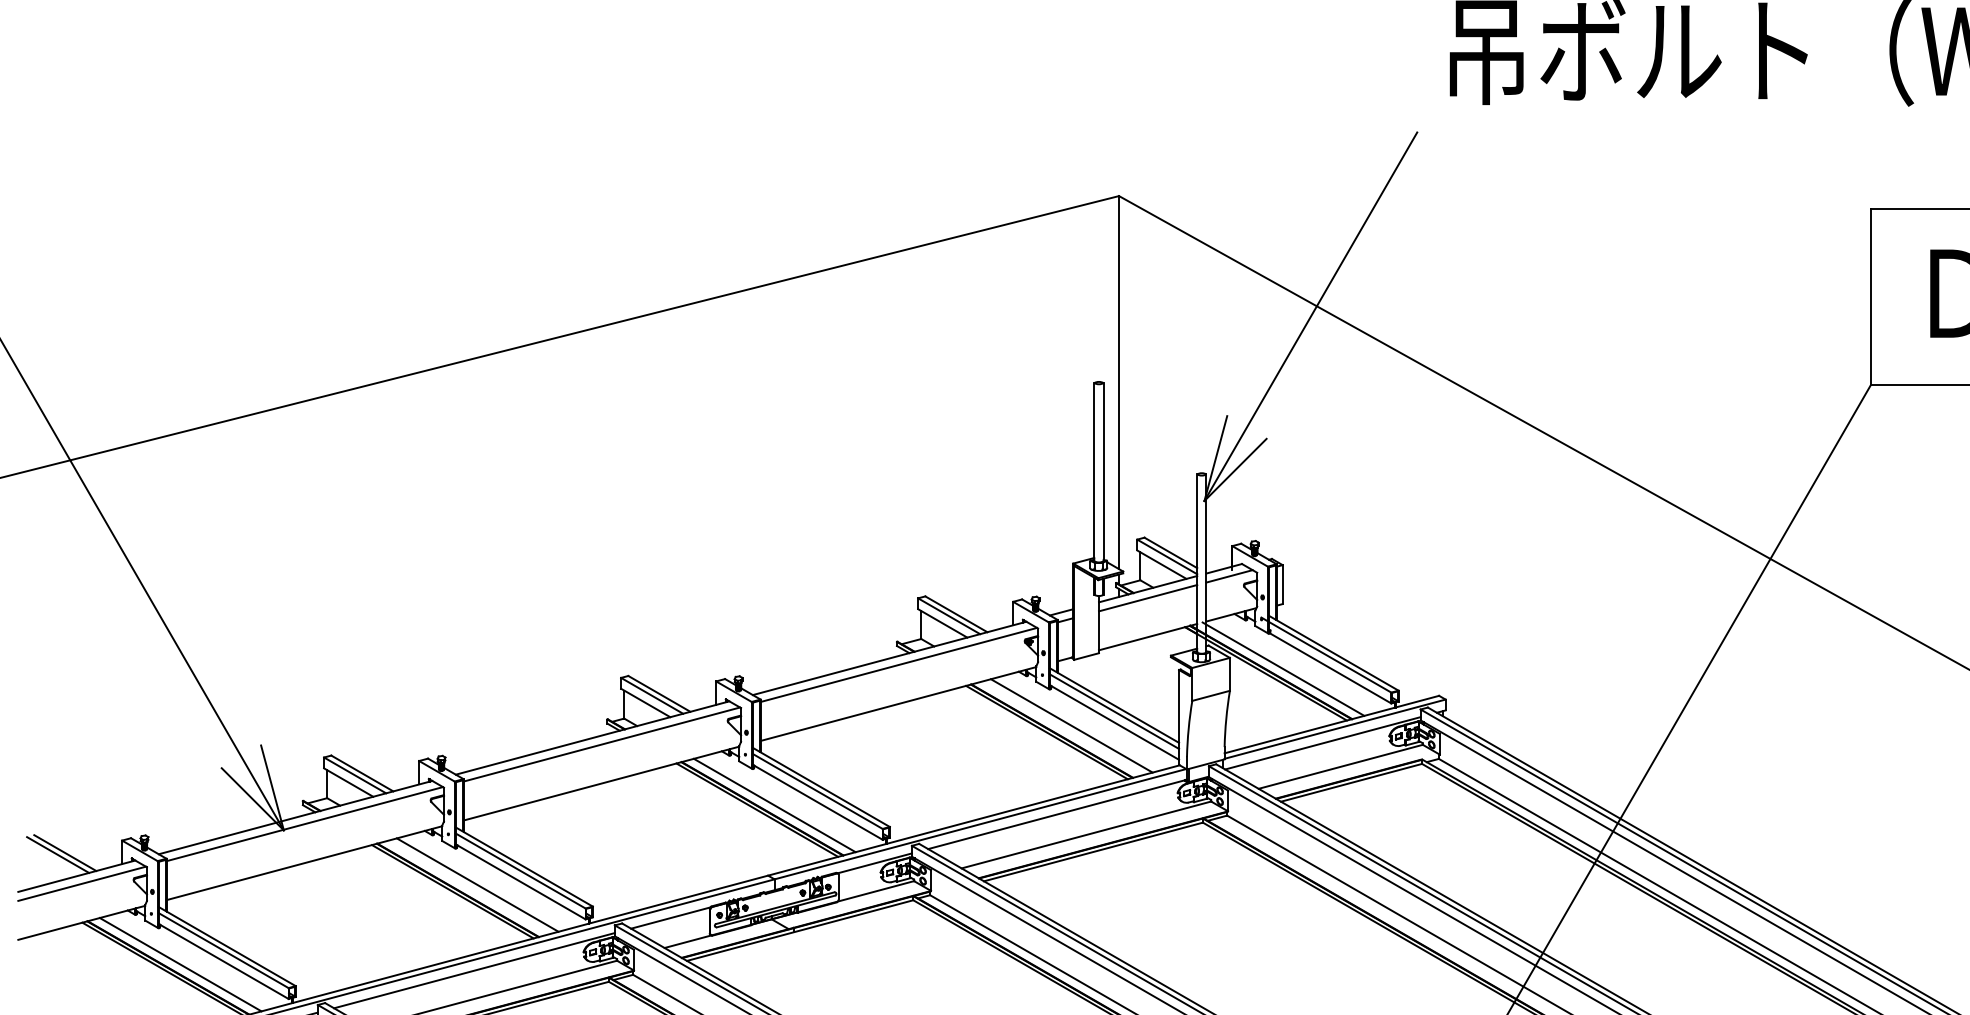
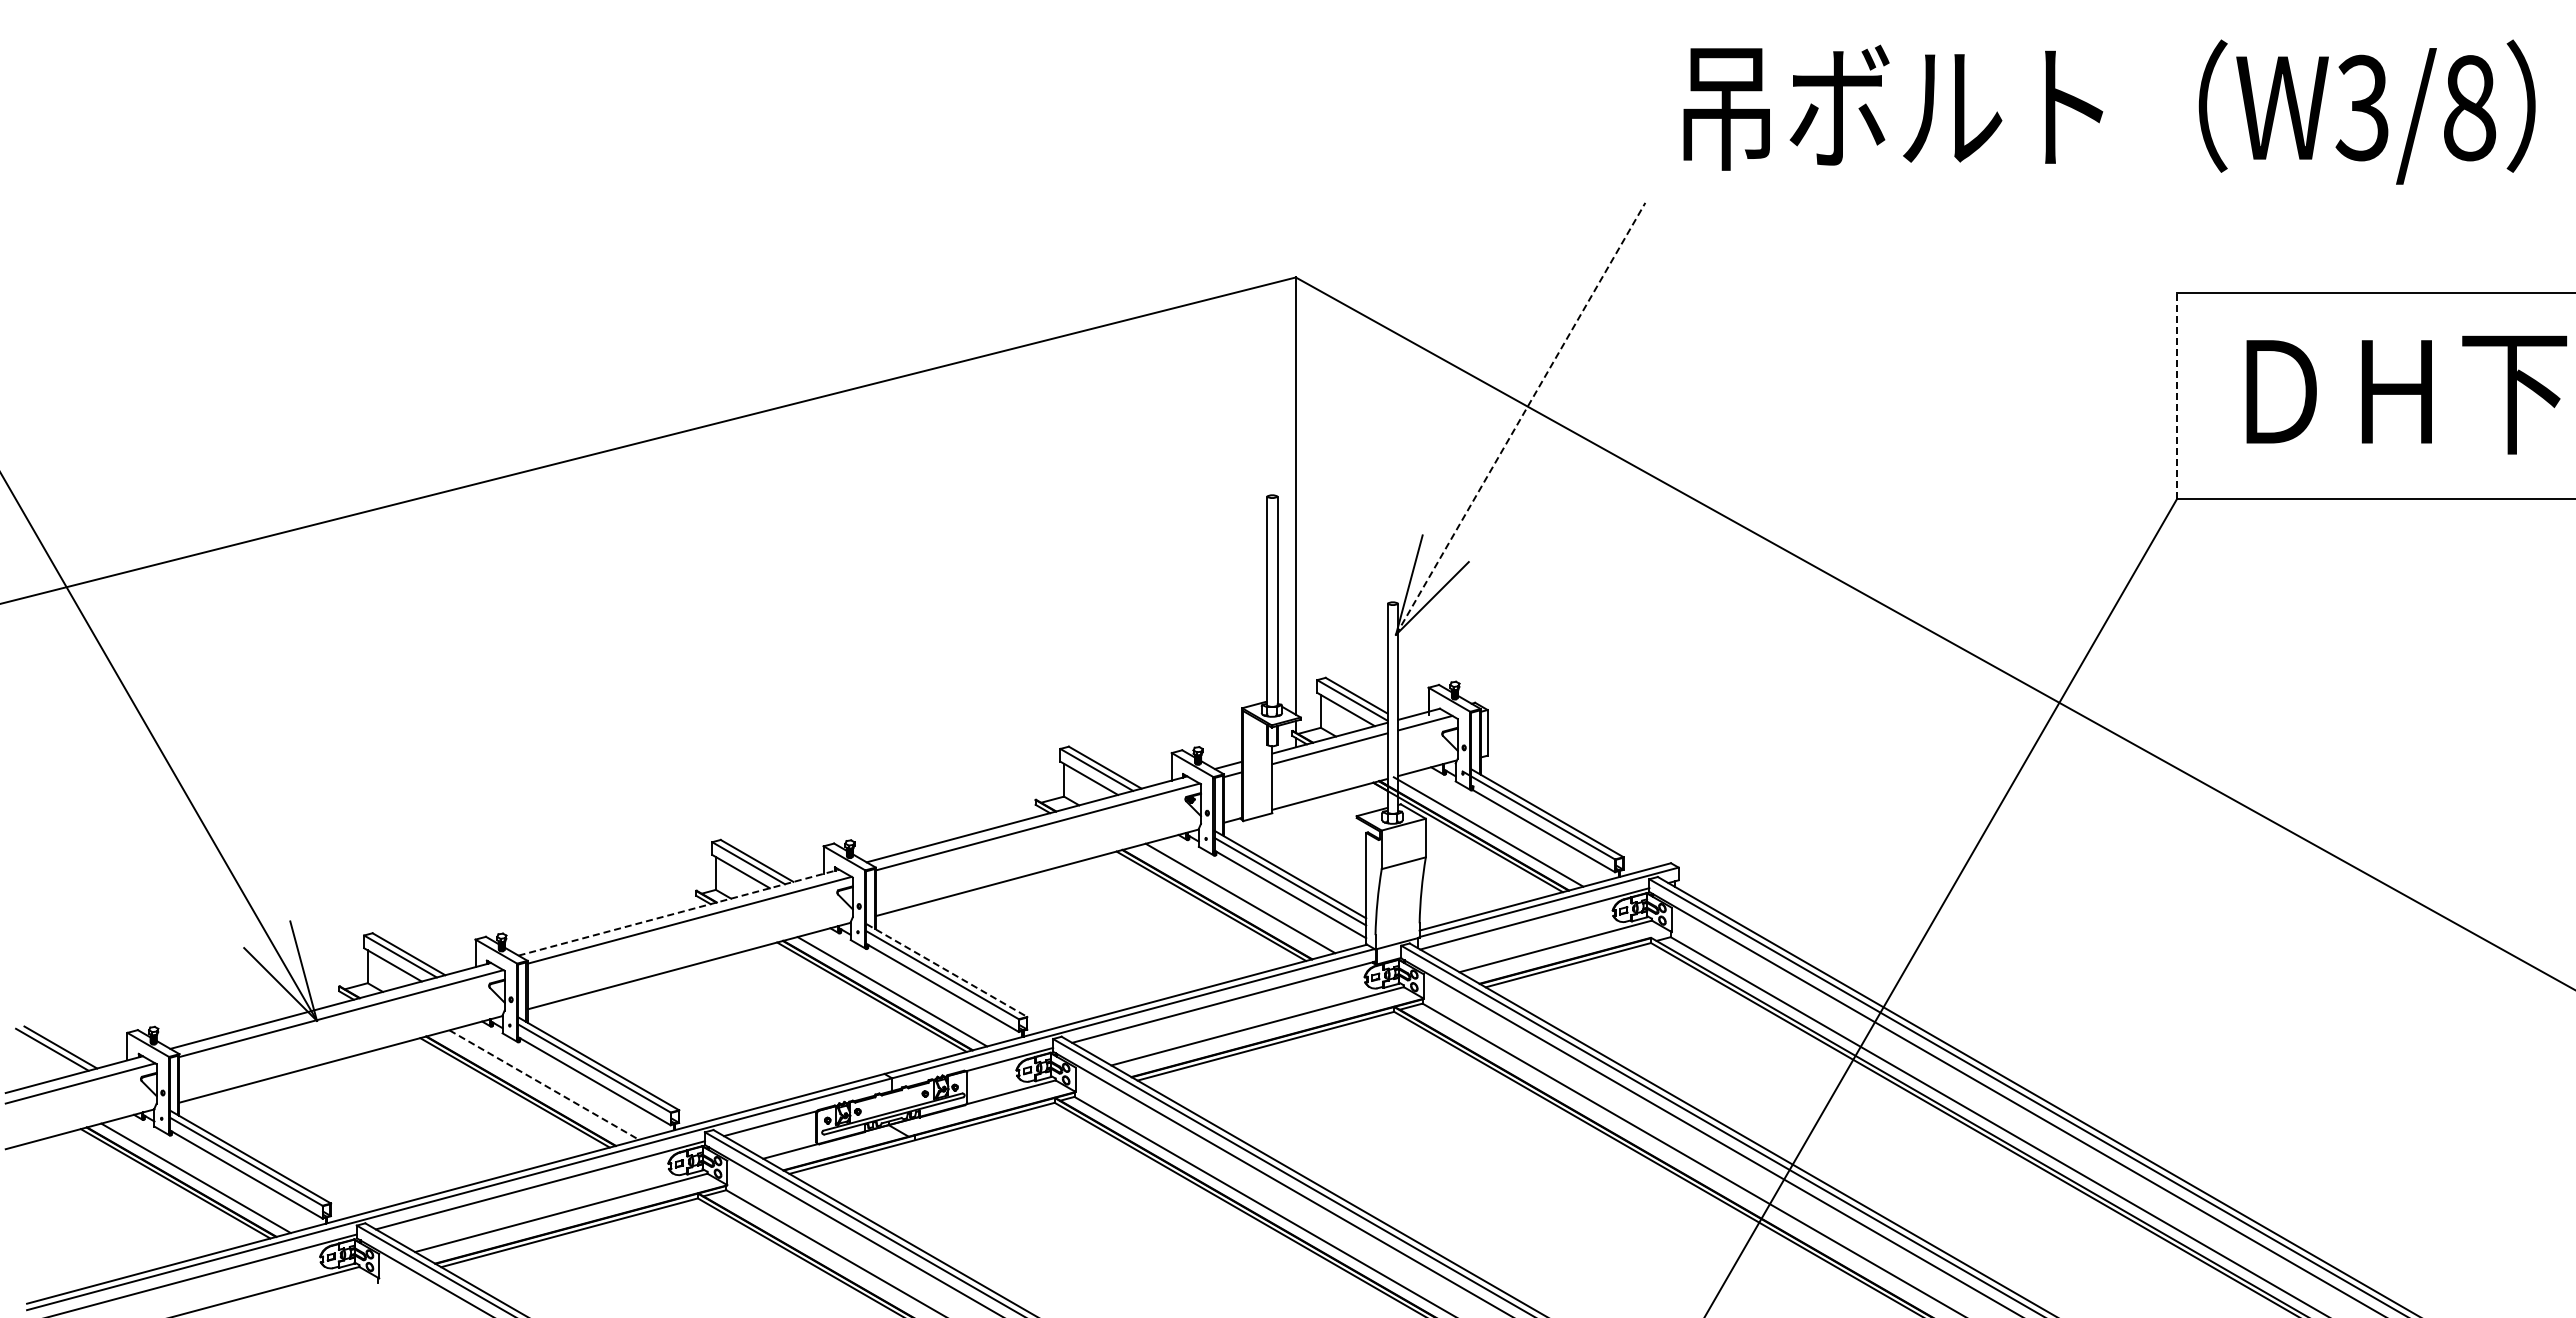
line: (1871, 297) -> (2177, 396), solid -> dashed
line: (1310, 316) -> (1520, 418), solid -> dashed
line: (592, 737) -> (678, 912), solid -> dashed
line: (820, 787) -> (946, 970), solid -> dashed
line: (477, 885) -> (544, 1085), solid -> dashed

